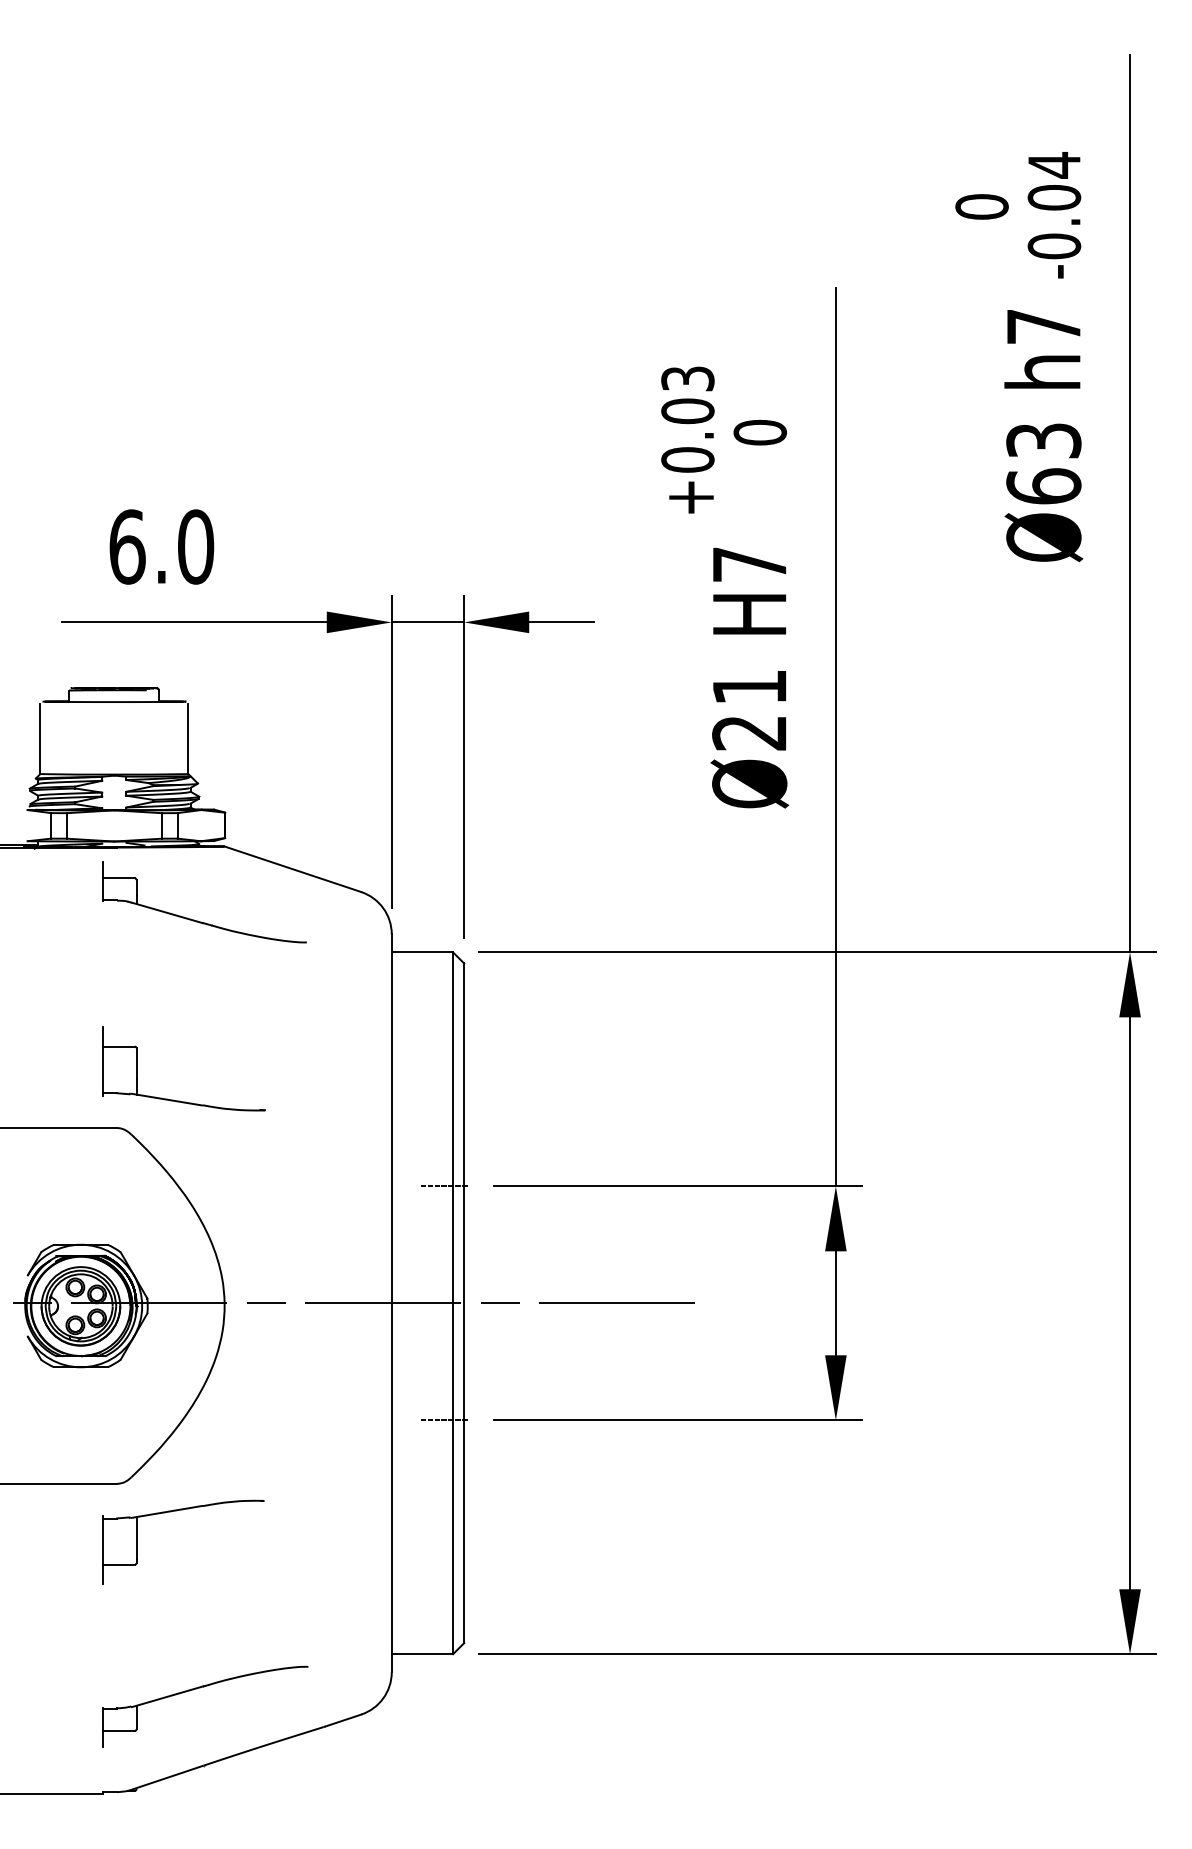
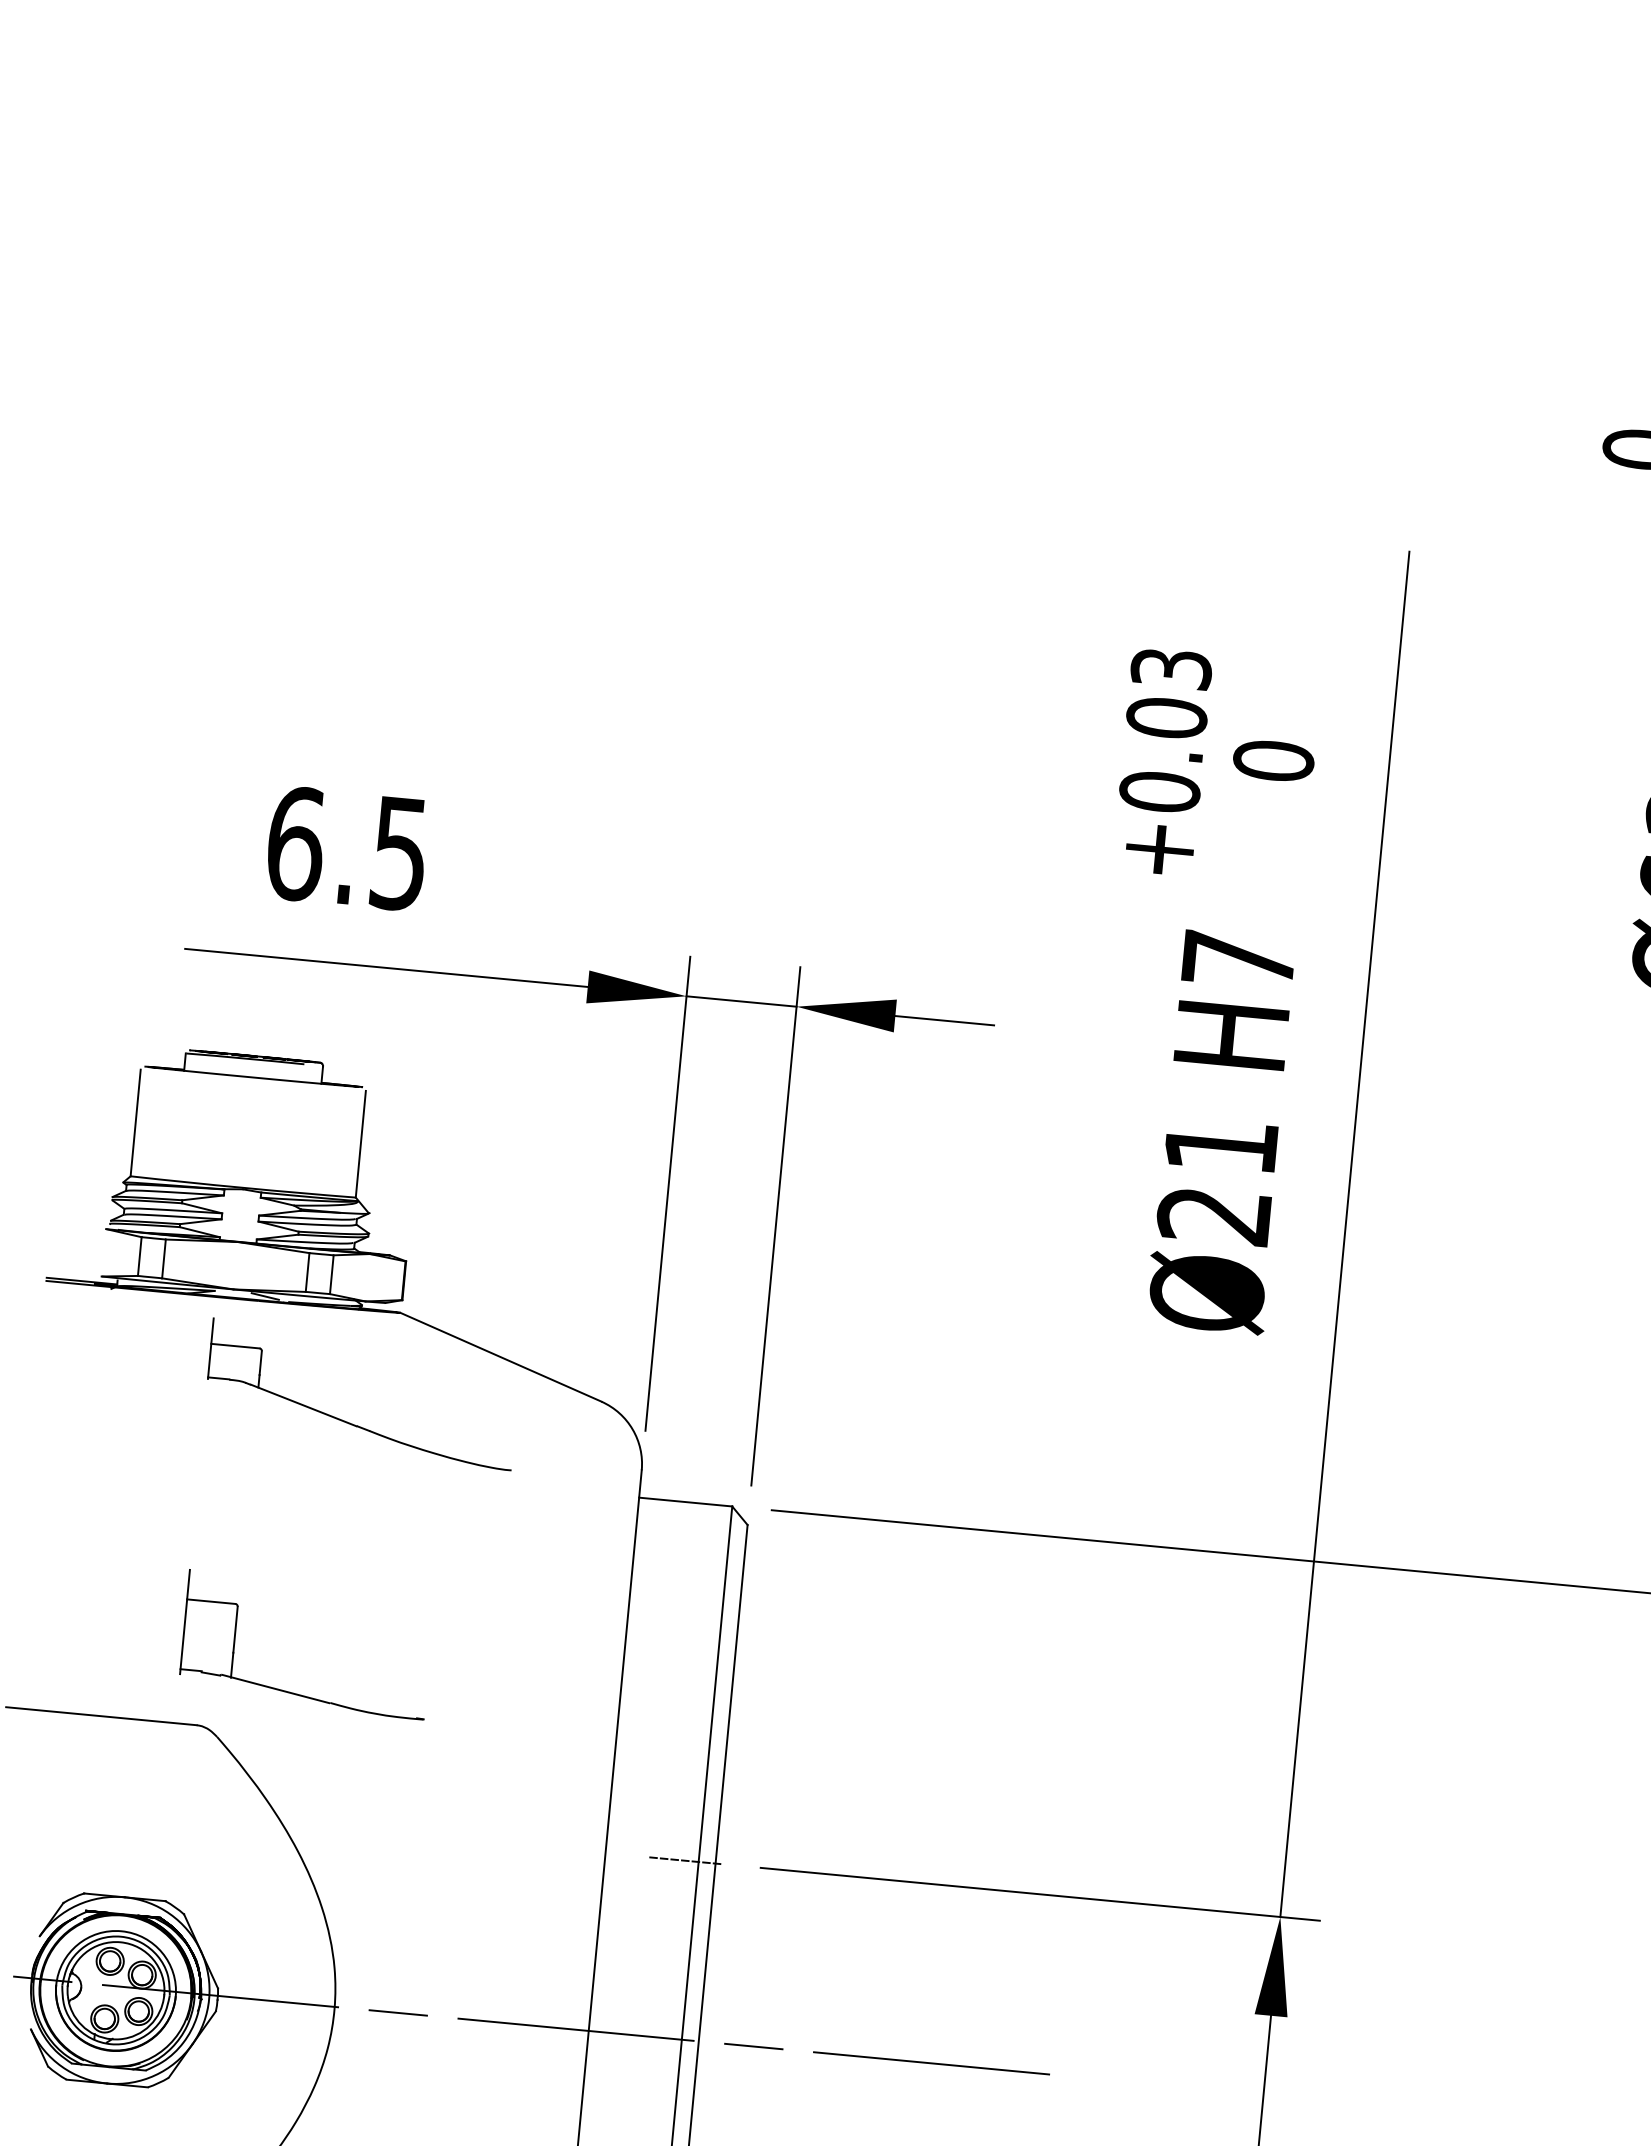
text: (196, 546) -> (400, 852), 6.0 -> 6.5

